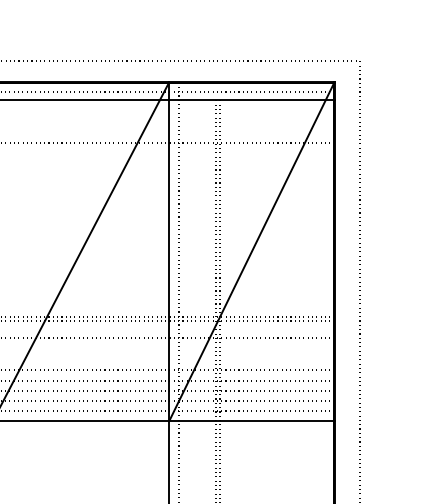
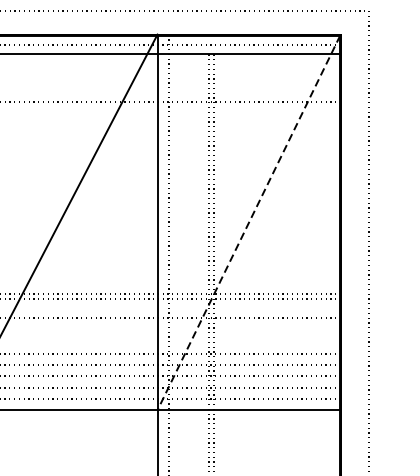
line: (251, 252) -> (248, 223), solid -> dashed

